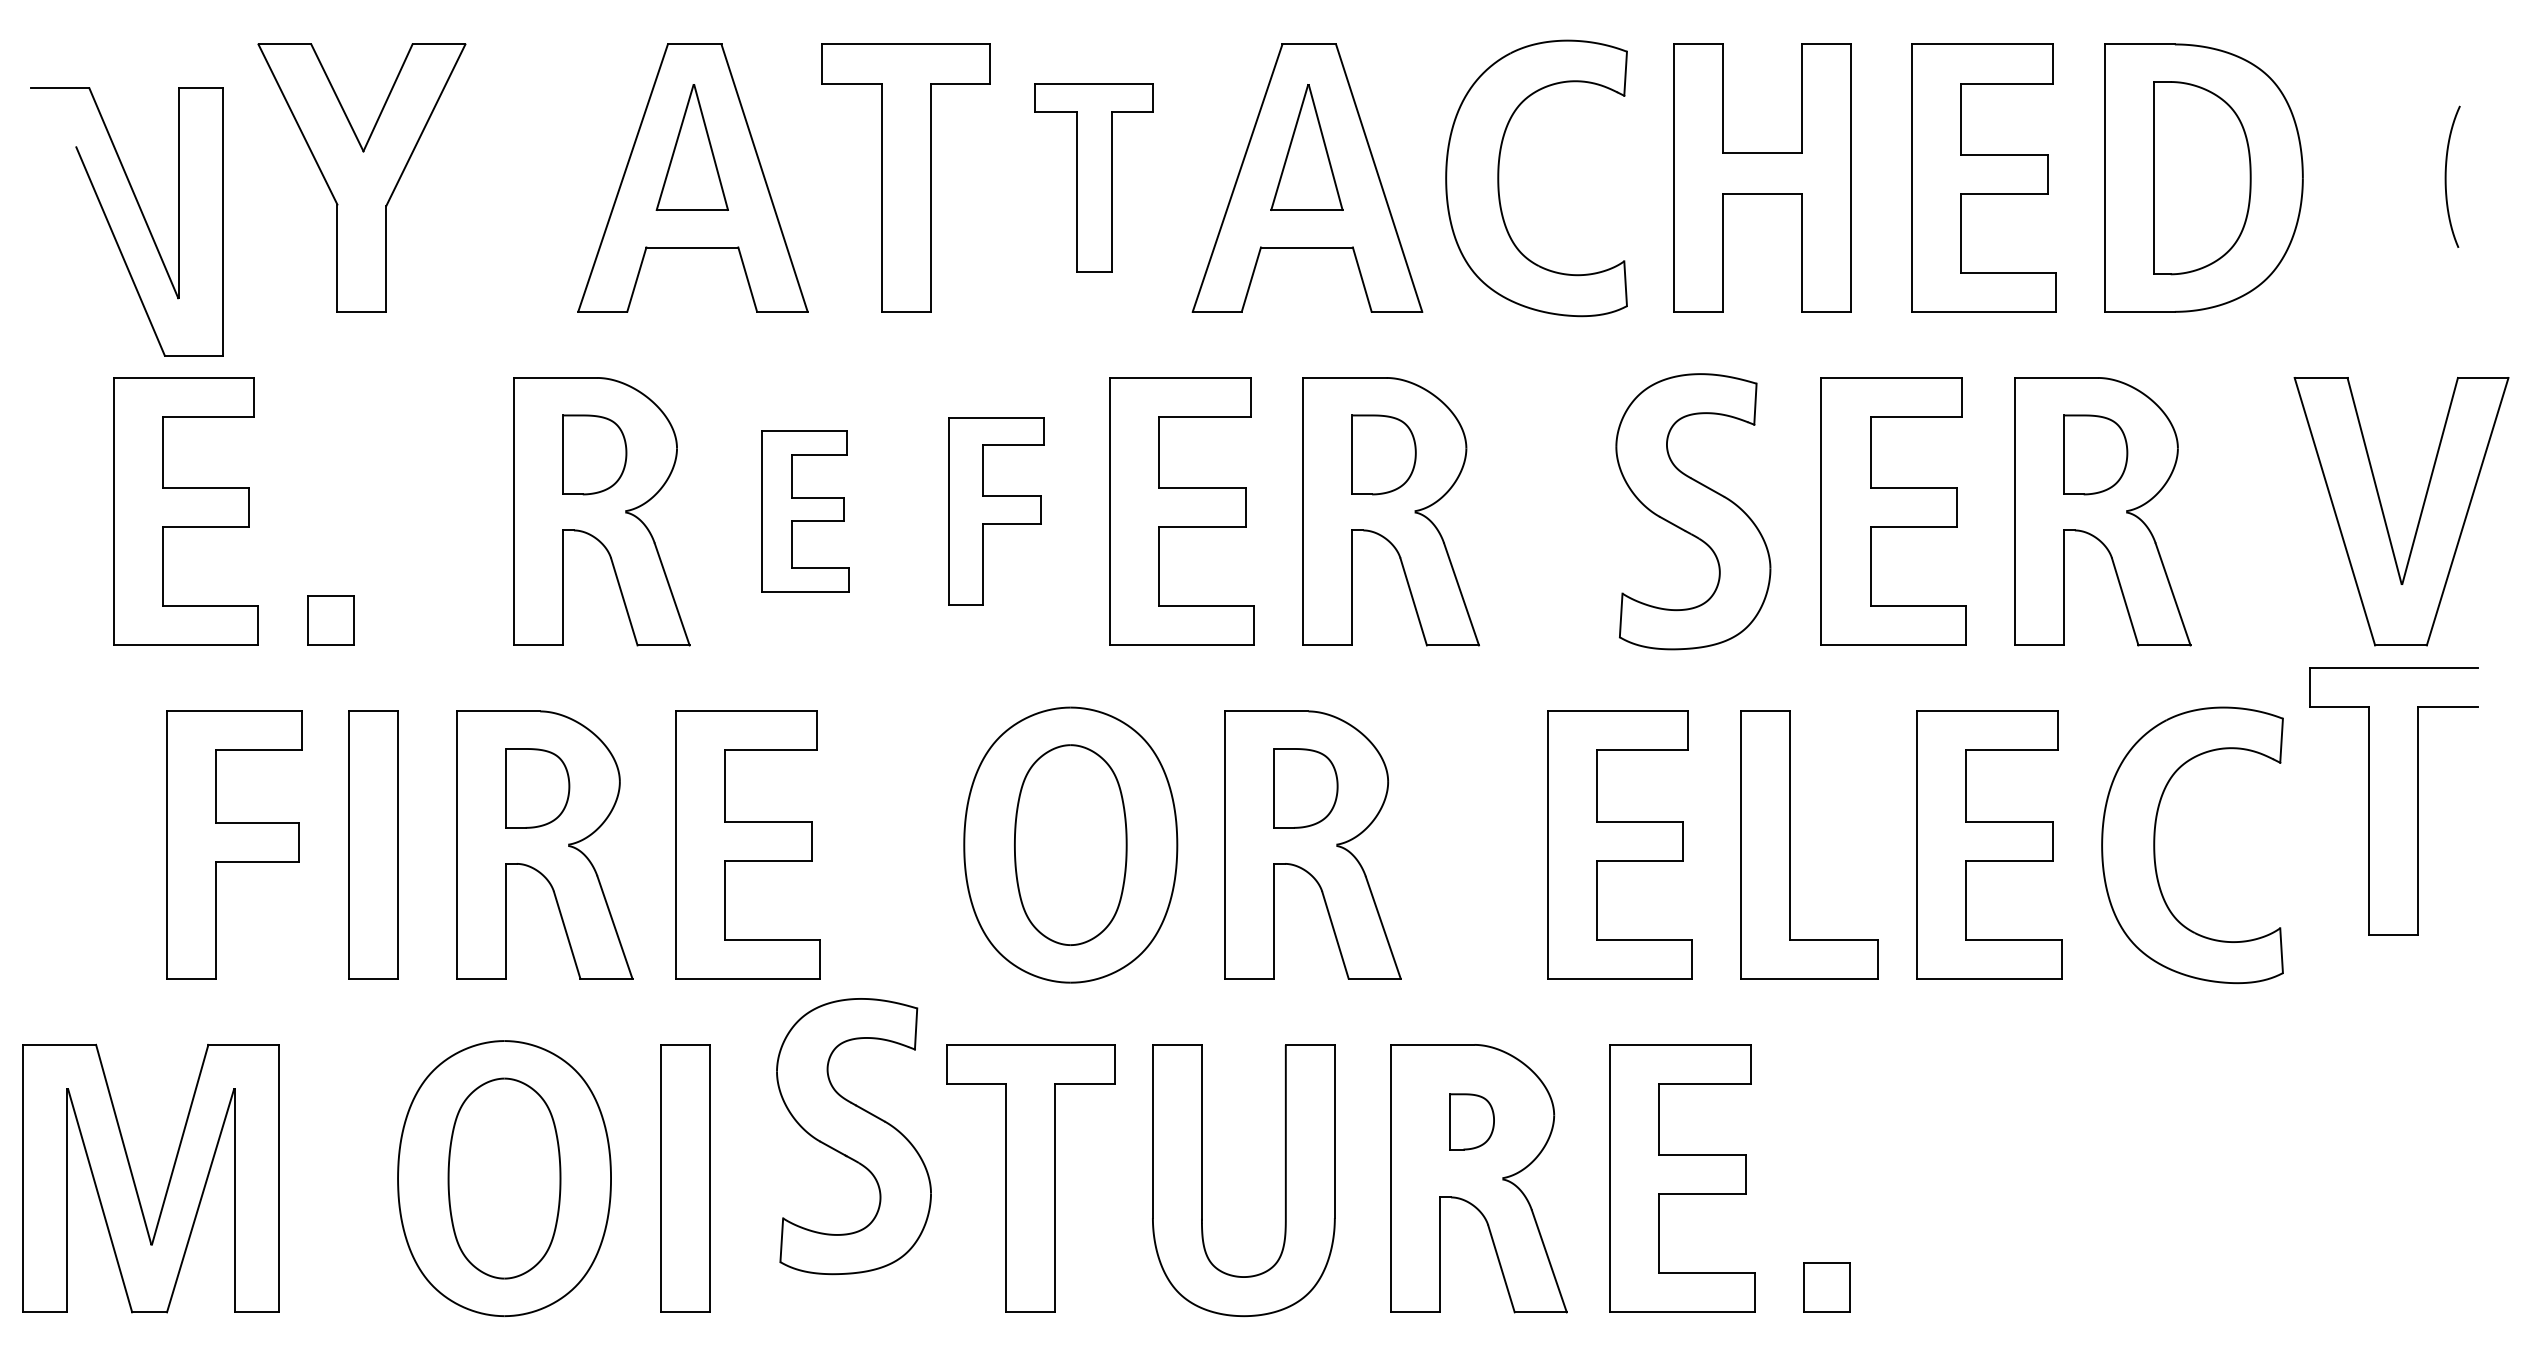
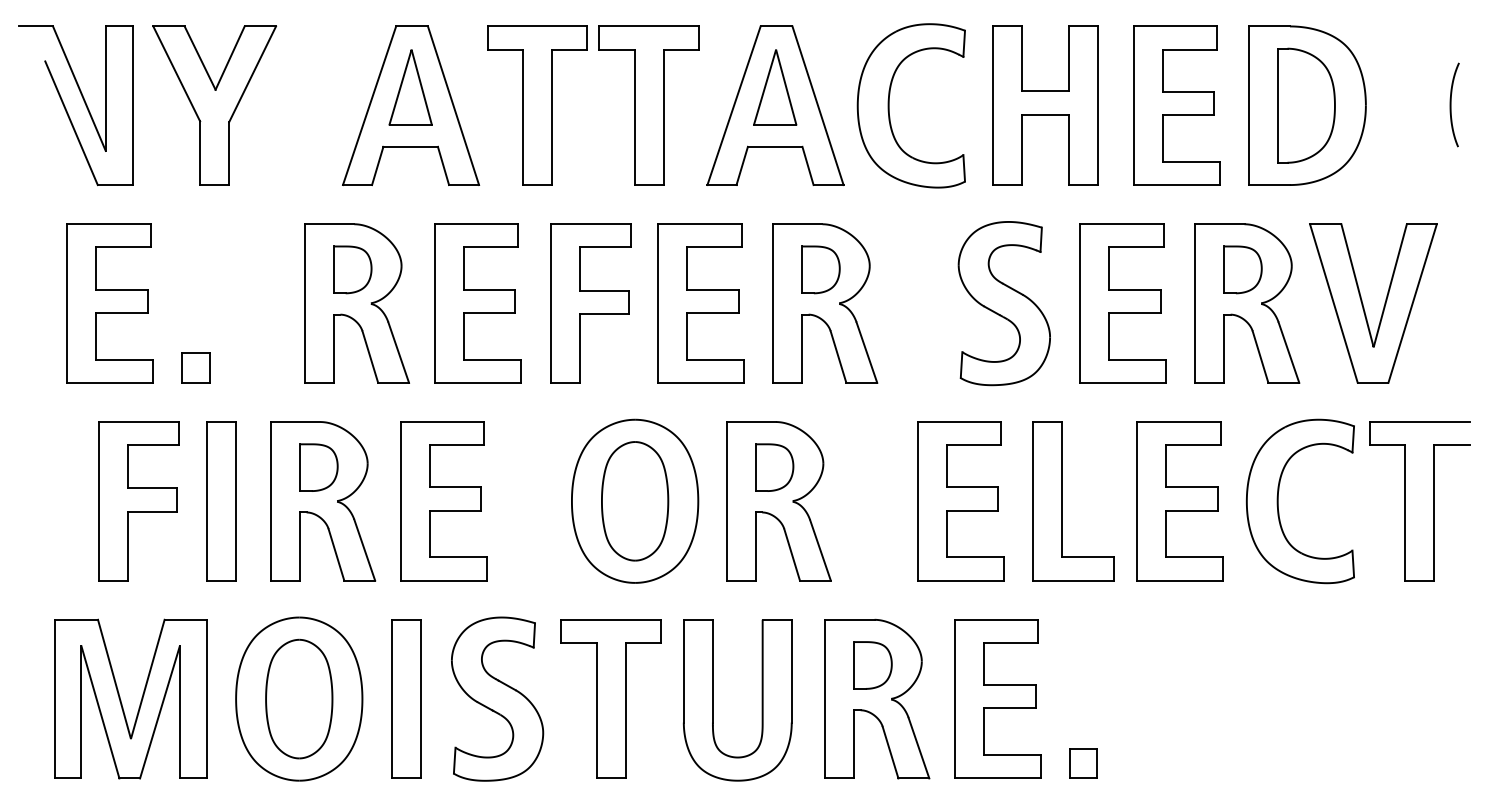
part: (1093, 177) -> (648, 105), size x1.43
part: (140, 214) -> (83, 101), moved
part: (805, 511) -> (477, 303), size x1.67
part: (995, 511) -> (590, 303), size x1.43
part: (2386, 518) -> (1364, 307), moved
part: (2369, 801) -> (1405, 501), moved
part: (1471, 1121) -> (872, 665), size x1.43
part: (853, 1135) -> (497, 698), moved
part: (135, 1180) -> (121, 700), moved

